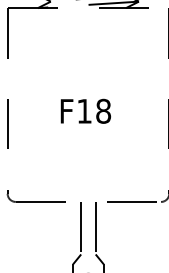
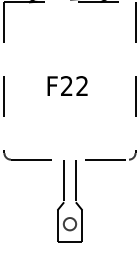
text: (93, 111) -> (74, 86), F18 -> F22

